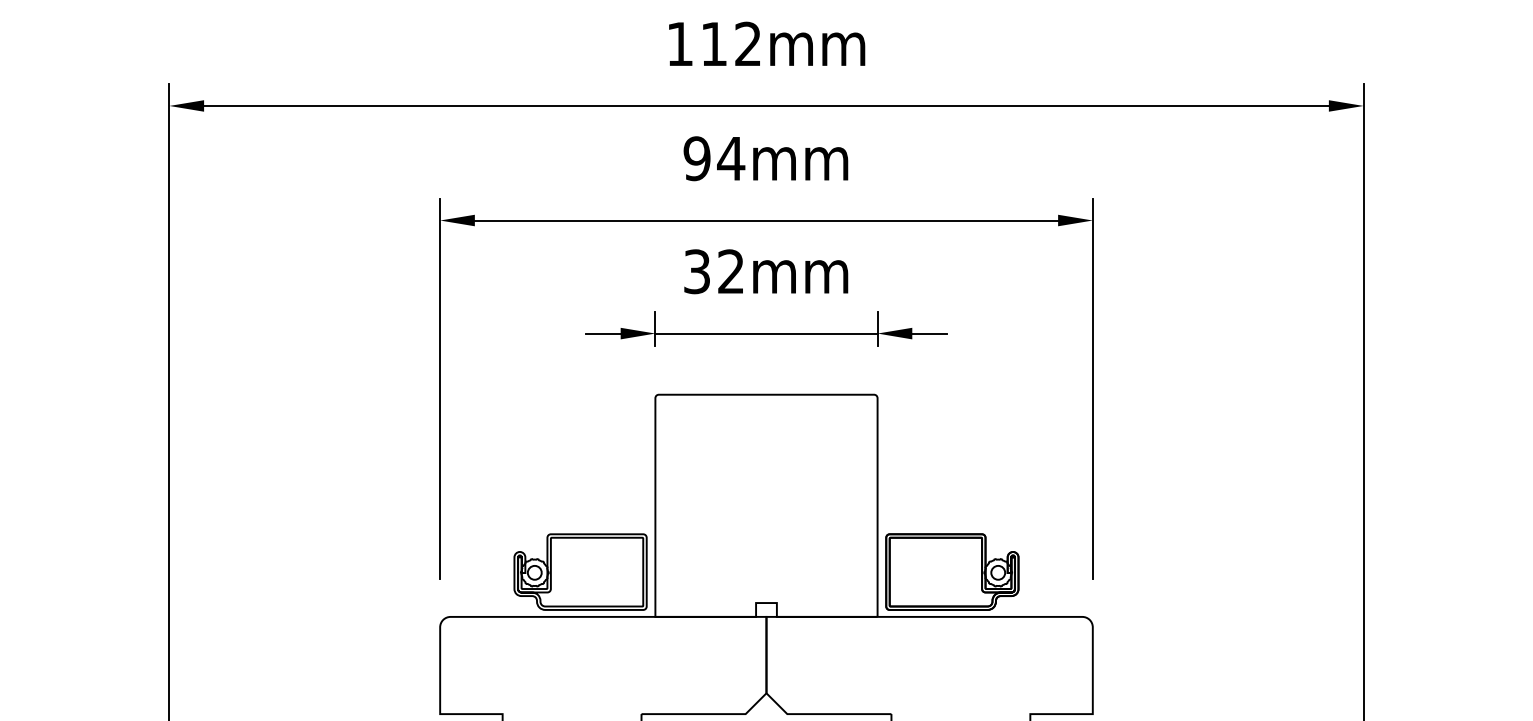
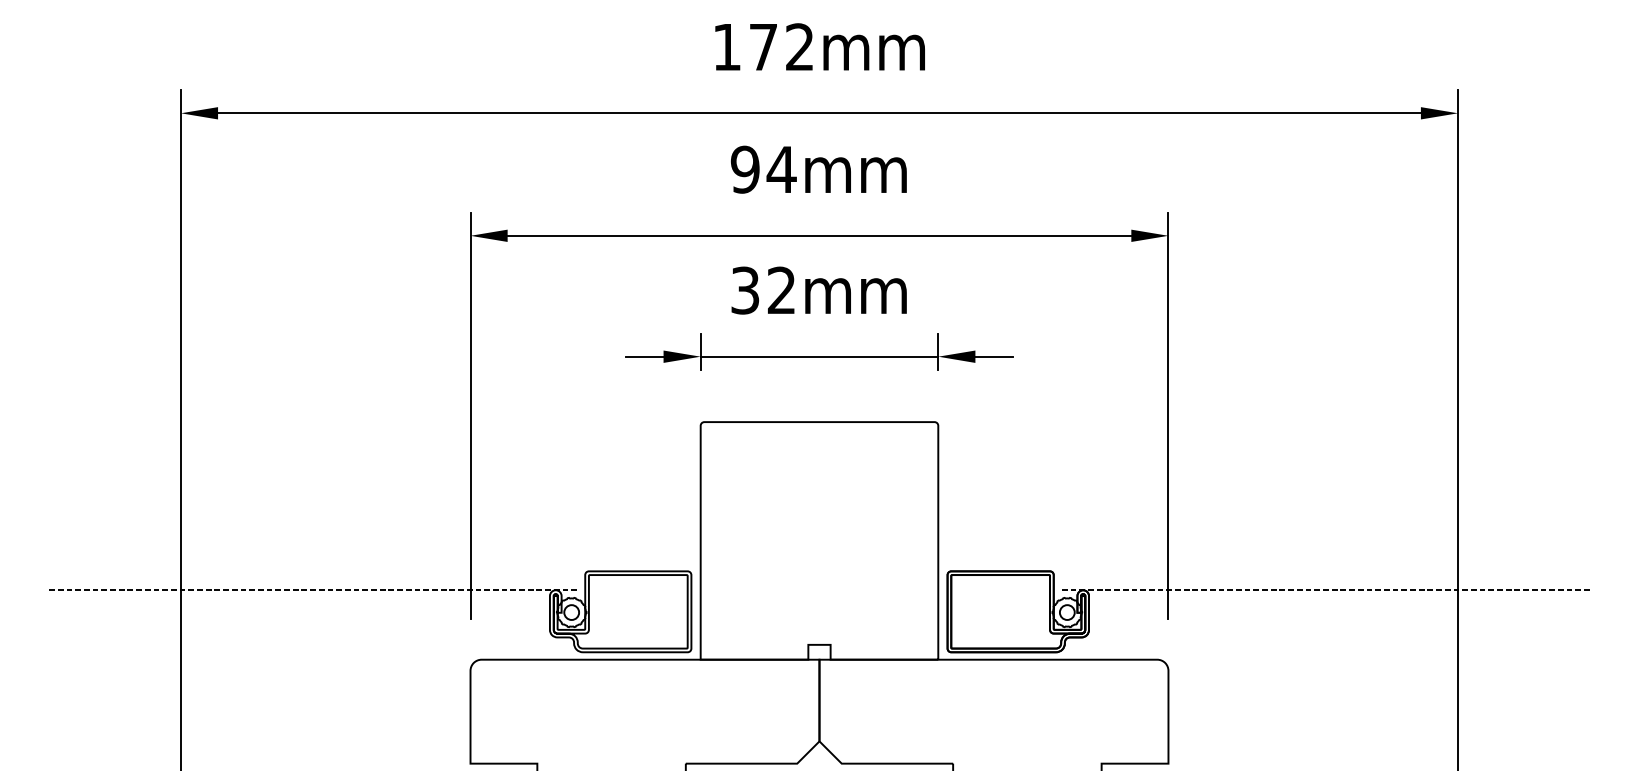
text: (714, 44) -> (763, 47), 112mm -> 172mm
line: (293, 551) -> (313, 589), added
line: (1239, 551) -> (1325, 589), added

